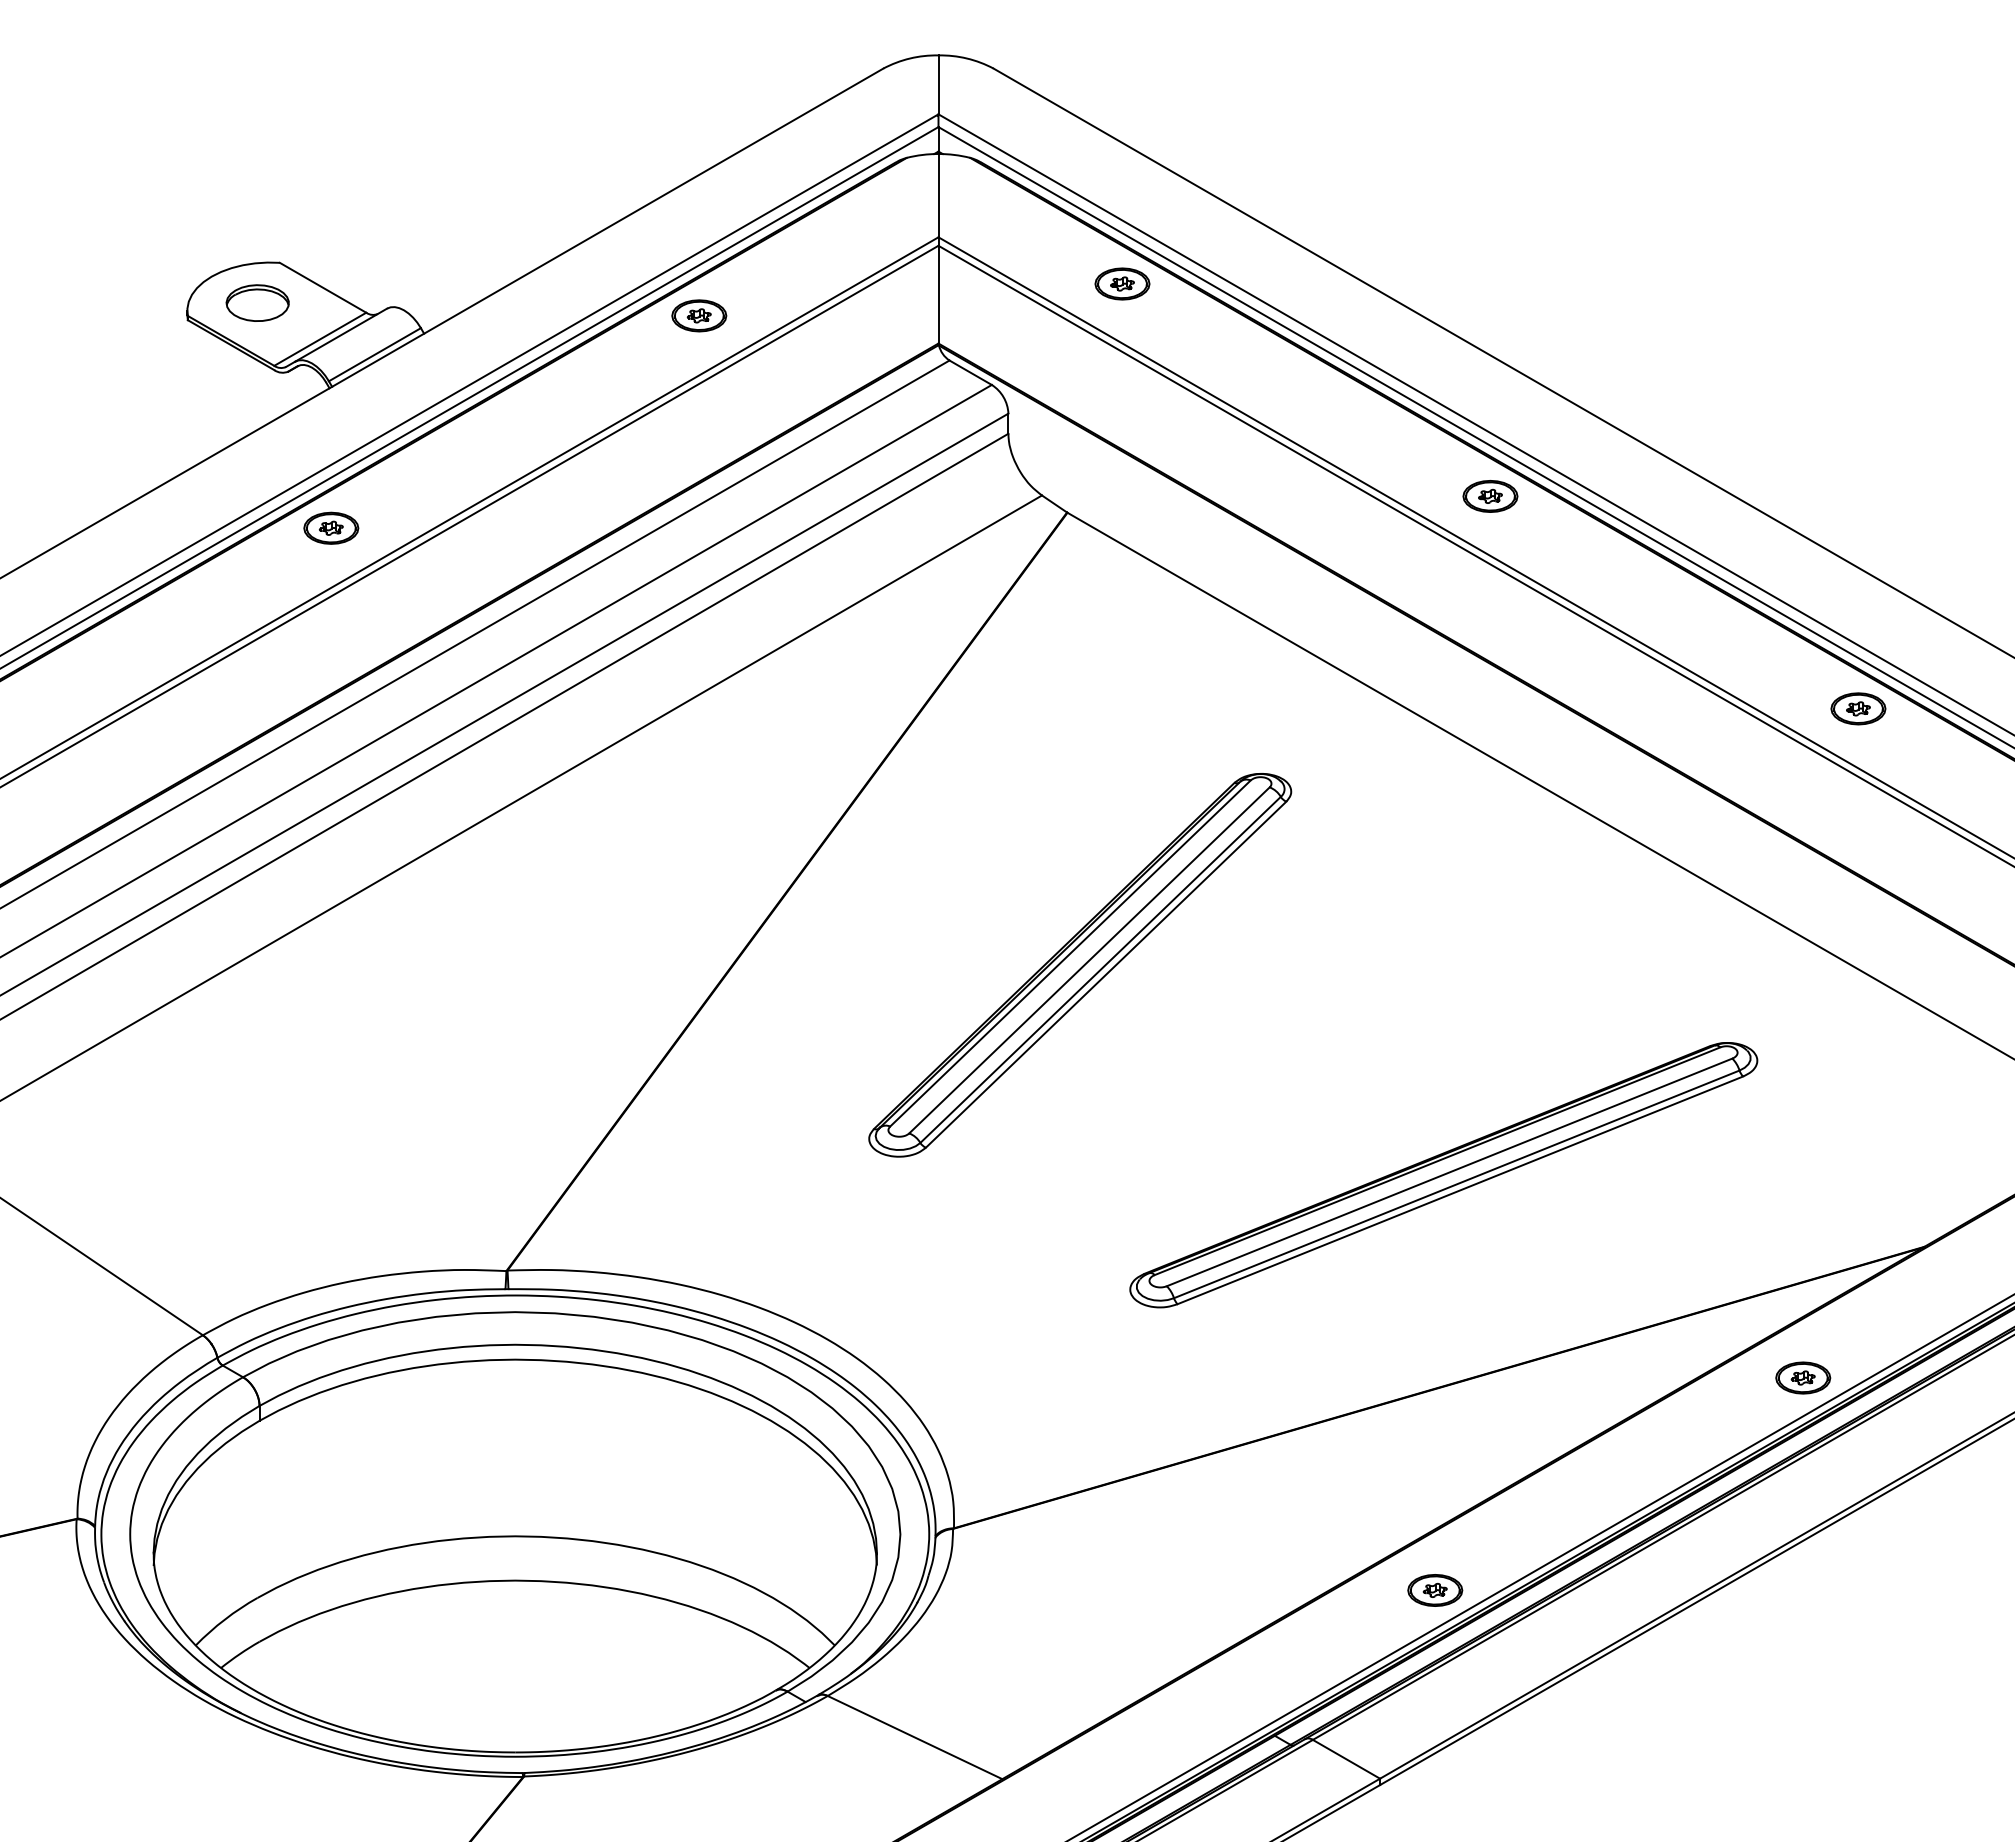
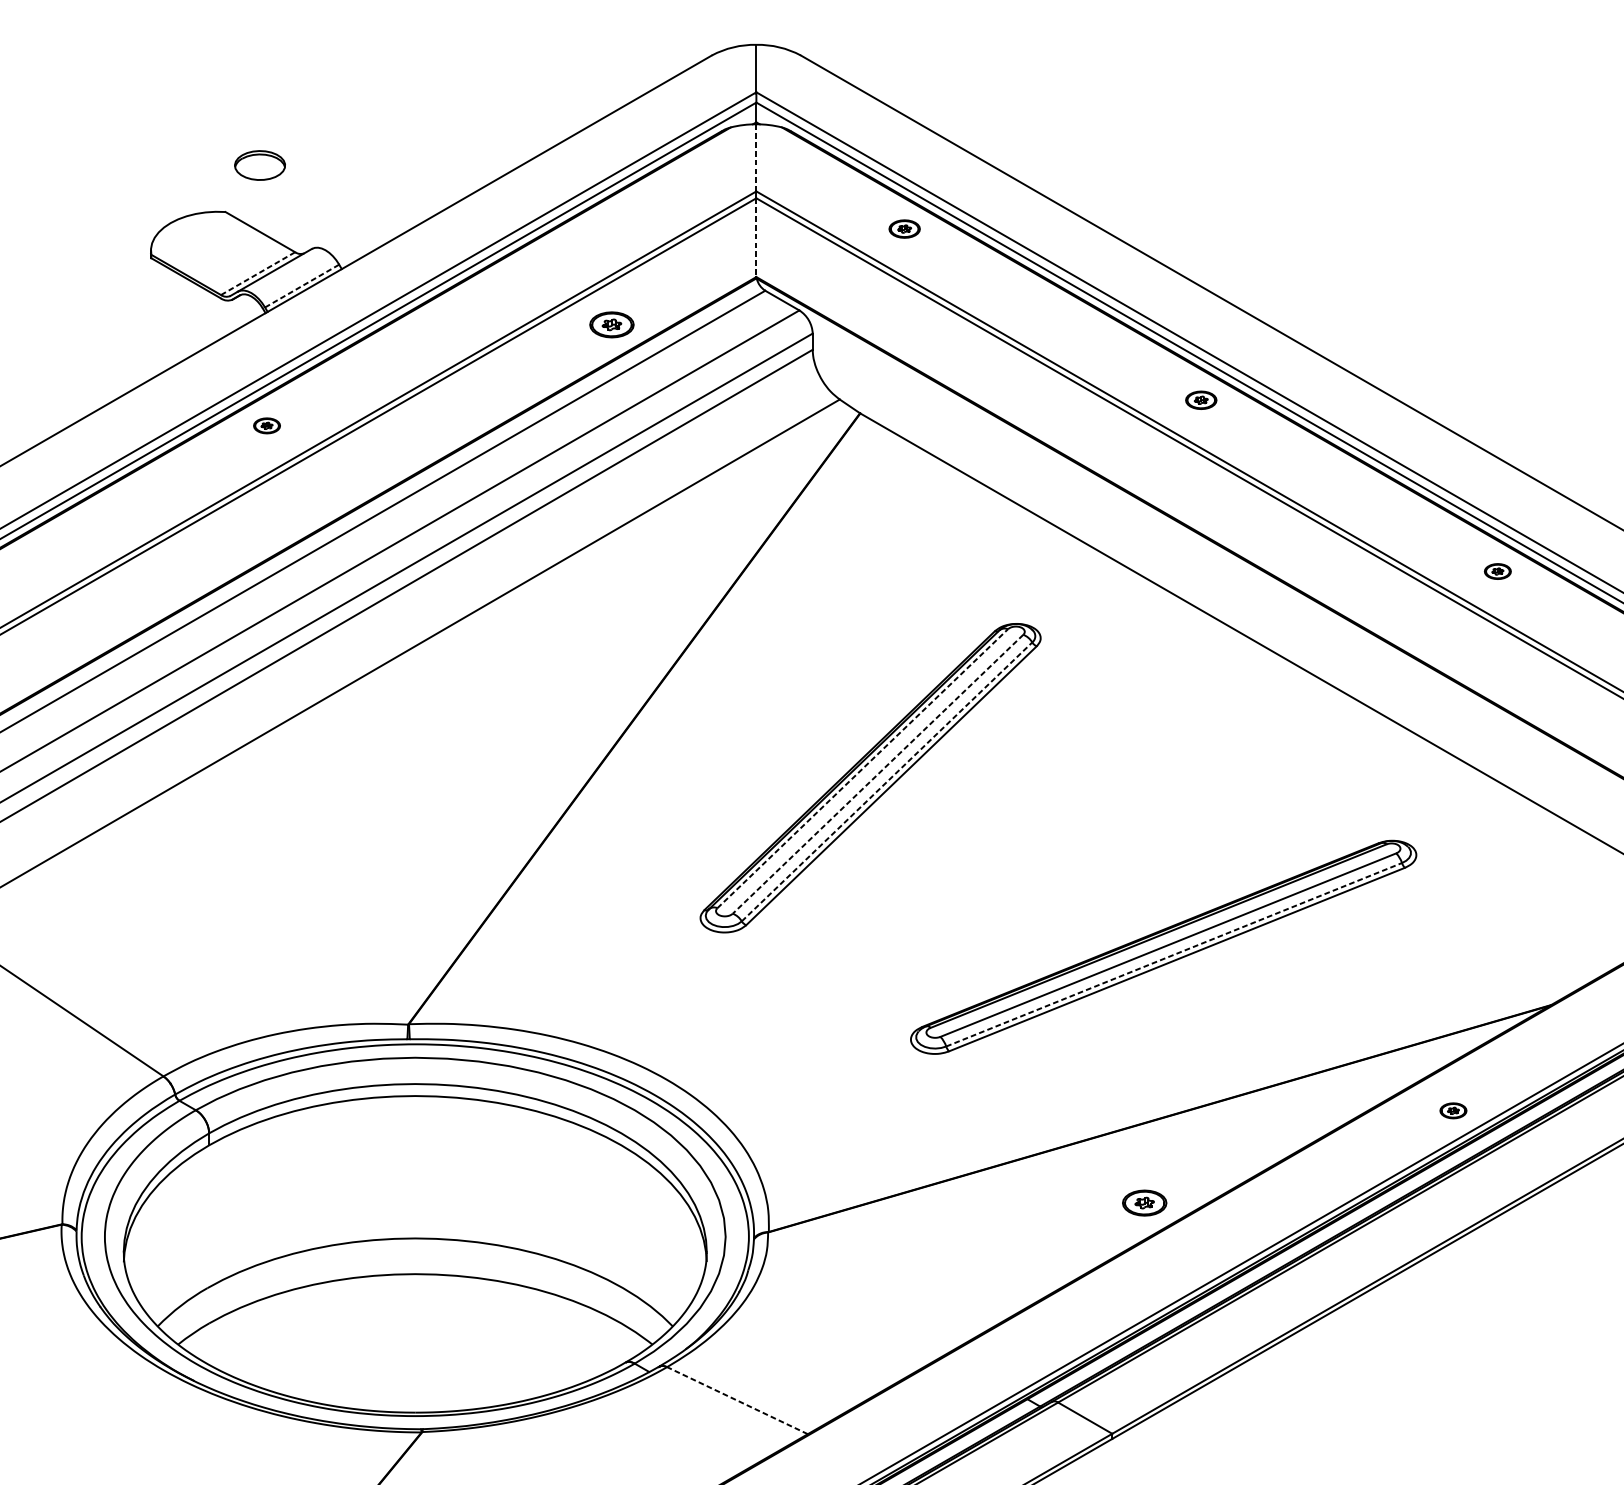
line: (938, 195) -> (756, 157), solid -> dashed
part: (1122, 283) -> (904, 228), size x0.7
line: (938, 294) -> (756, 237), solid -> dashed
part: (257, 302) -> (259, 165), moved
part: (699, 315) -> (612, 324), moved
line: (320, 339) -> (258, 273), solid -> dashed
line: (375, 354) -> (302, 285), solid -> dashed
part: (1490, 496) -> (1201, 400), size x0.7
part: (331, 527) -> (267, 425), size x0.6
part: (1858, 708) -> (1497, 571), size x0.6
line: (1070, 953) -> (862, 768), solid -> dashed
line: (1089, 960) -> (878, 774), solid -> dashed
line: (1100, 969) -> (886, 781), solid -> dashed
line: (1456, 1184) -> (1173, 954), solid -> dashed
part: (1803, 1377) -> (1453, 1110), size x0.6
part: (1435, 1590) -> (1144, 1203), moved
line: (915, 1737) -> (737, 1400), solid -> dashed

